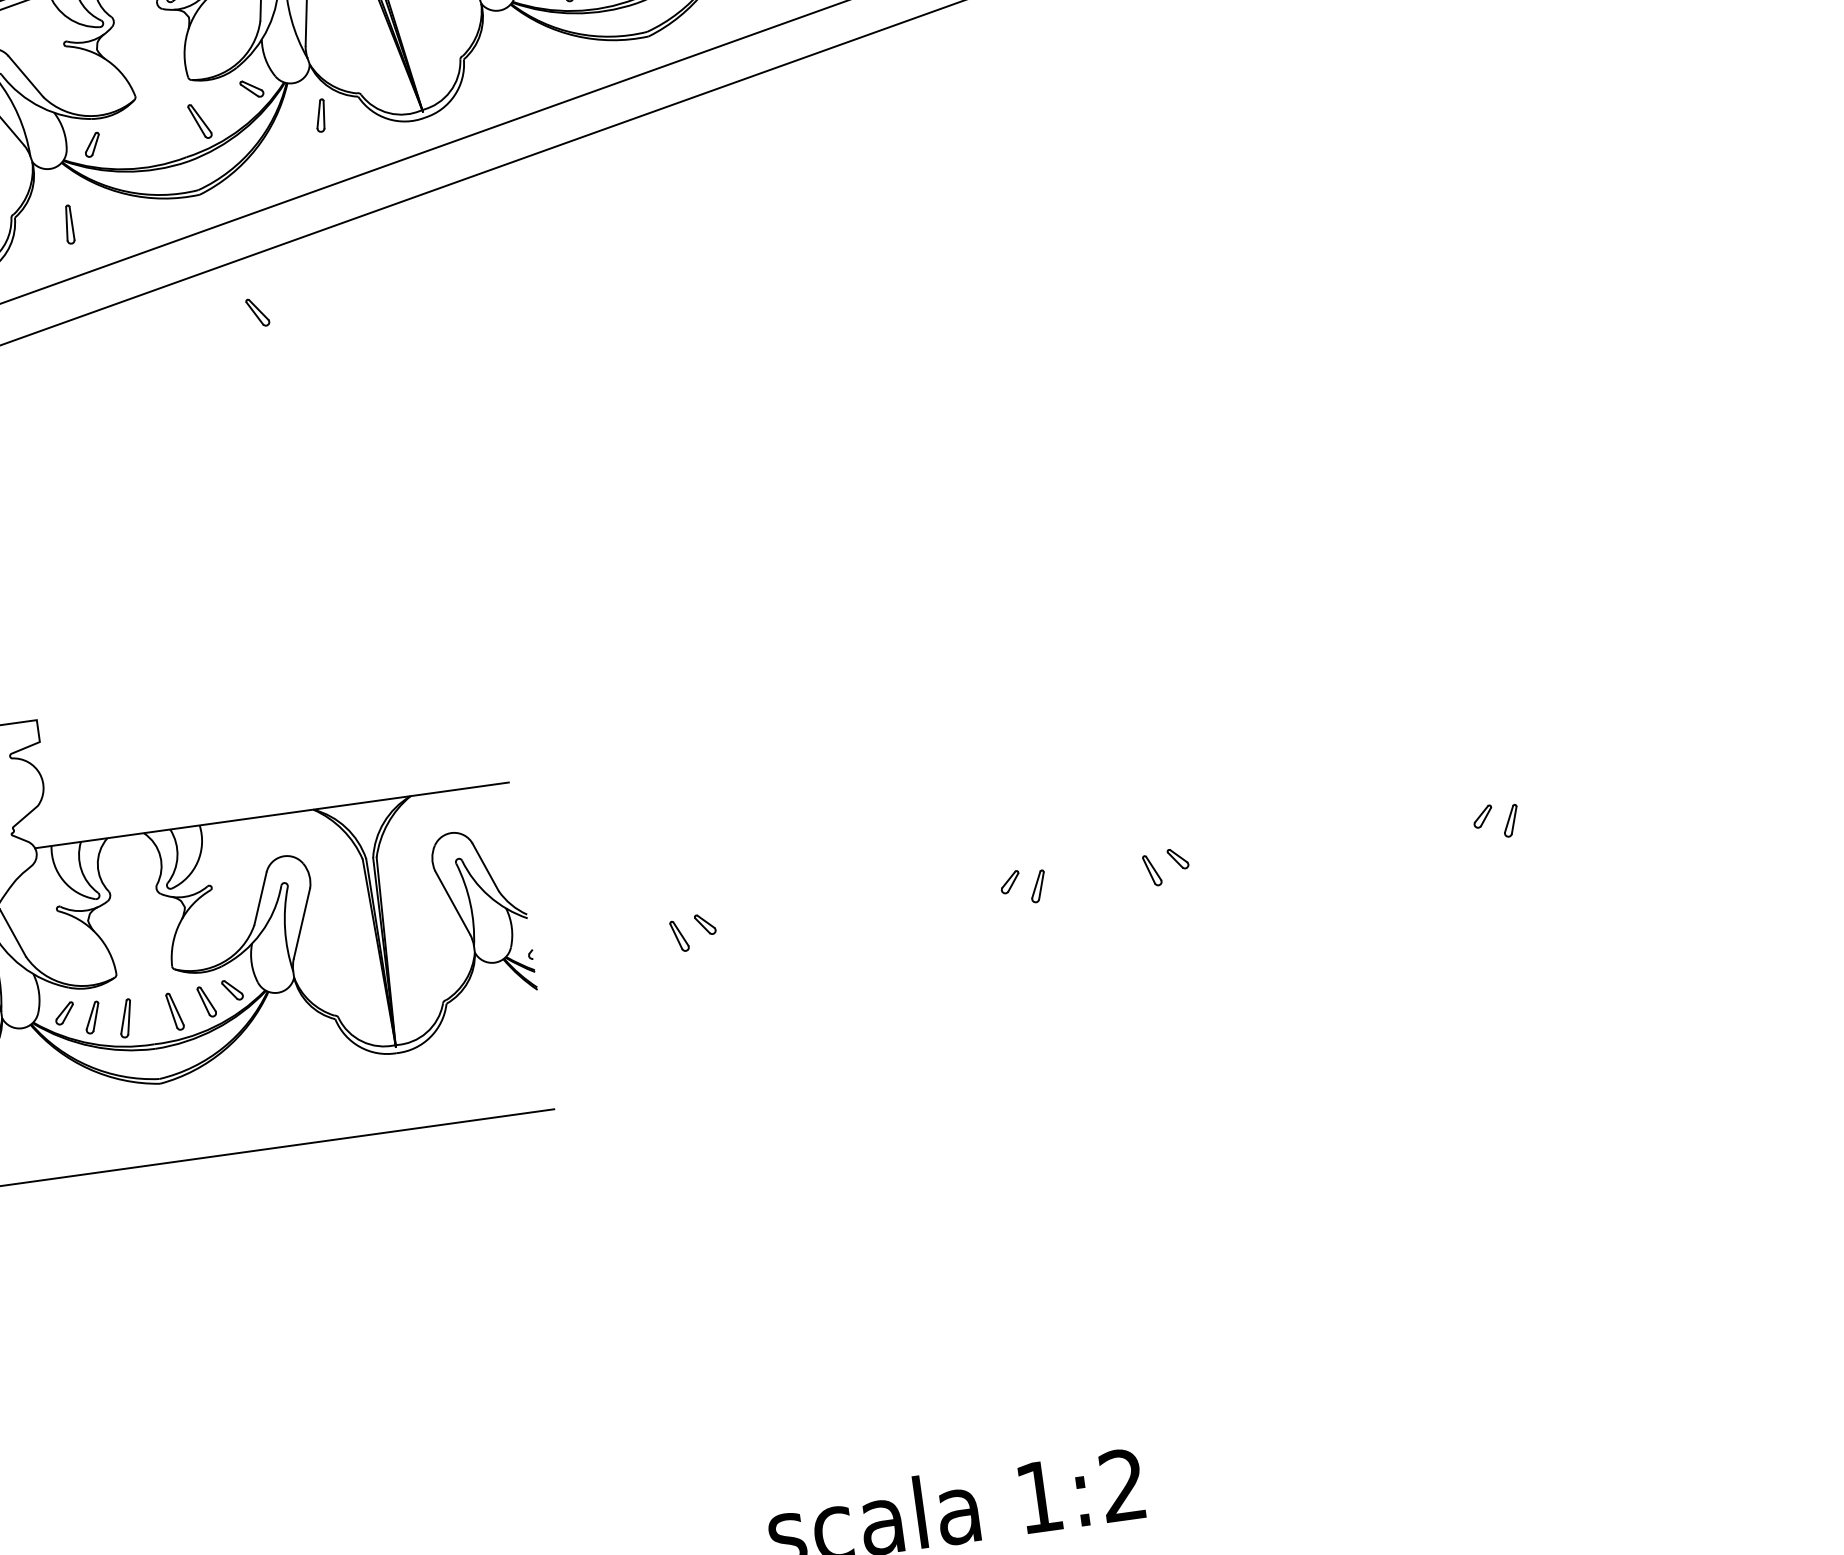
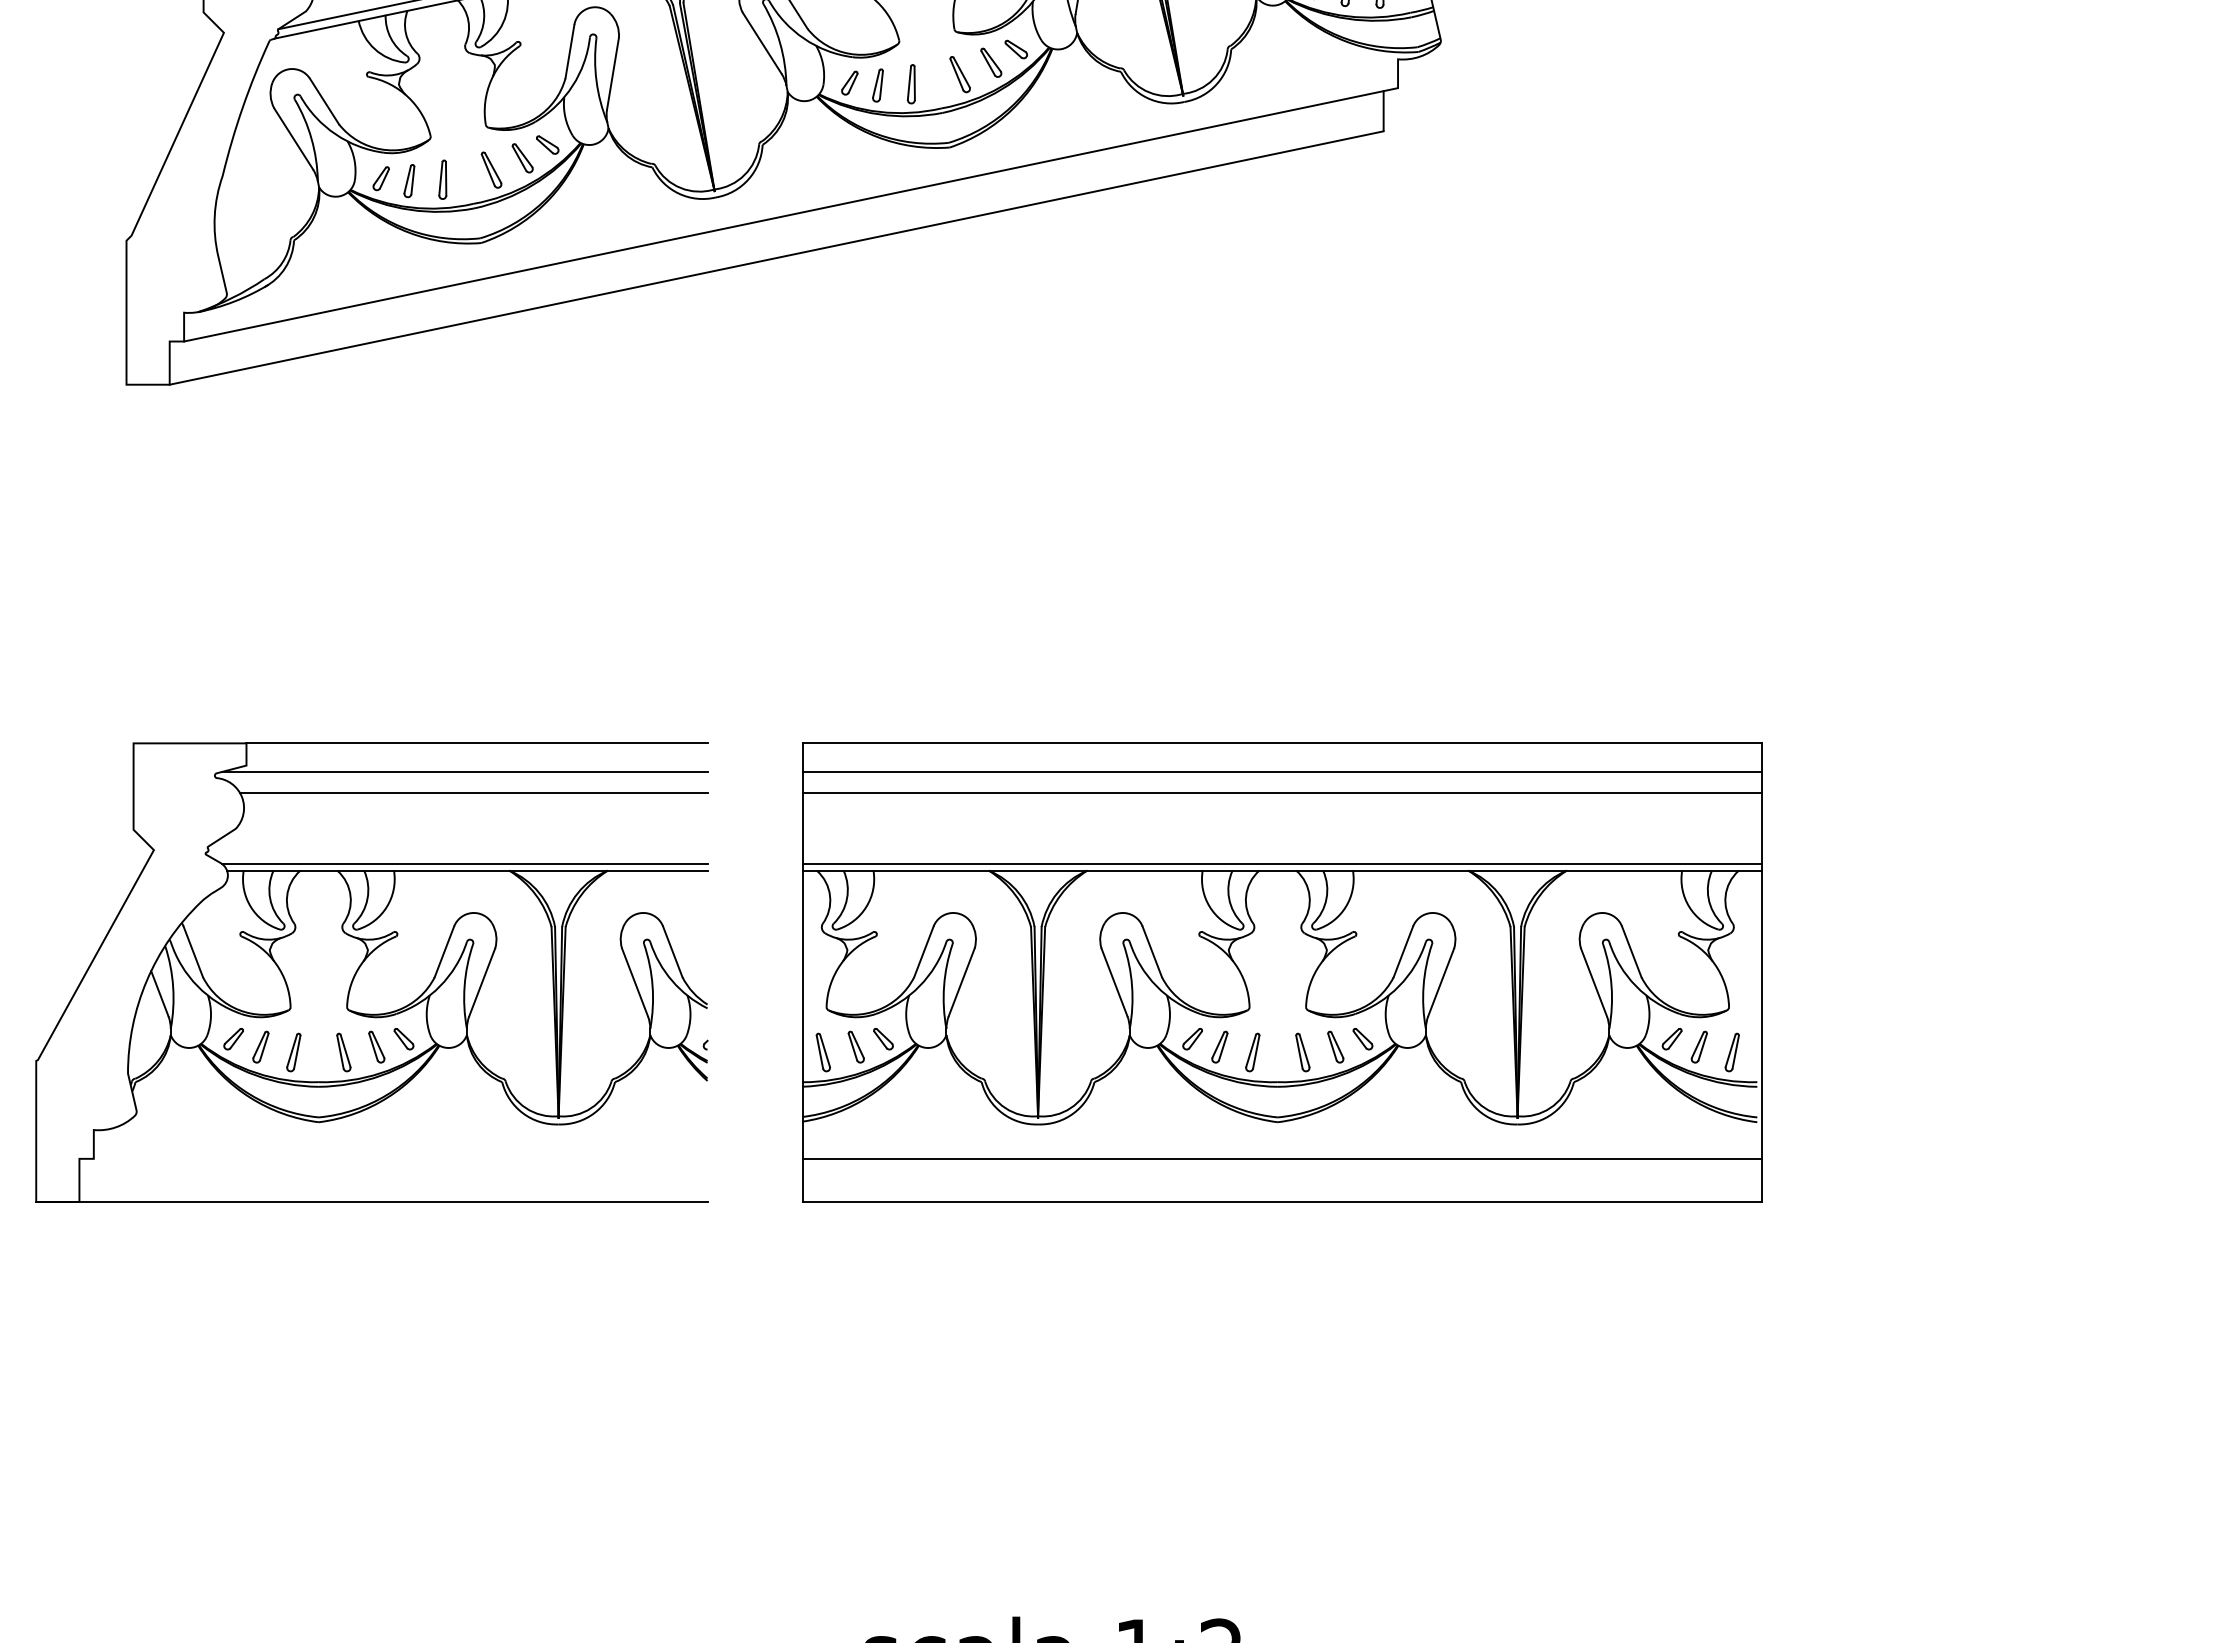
part: (320, 116) -> (409, 181), moved
part: (68, 224) -> (442, 179), moved
part: (257, 312) -> (522, 158), moved
line: (263, 688) -> (476, 743), added
line: (255, 718) -> (464, 771), added
line: (267, 738) -> (473, 793), added
part: (1089, 804) -> (1282, 972), added
line: (268, 808) -> (464, 863), added

